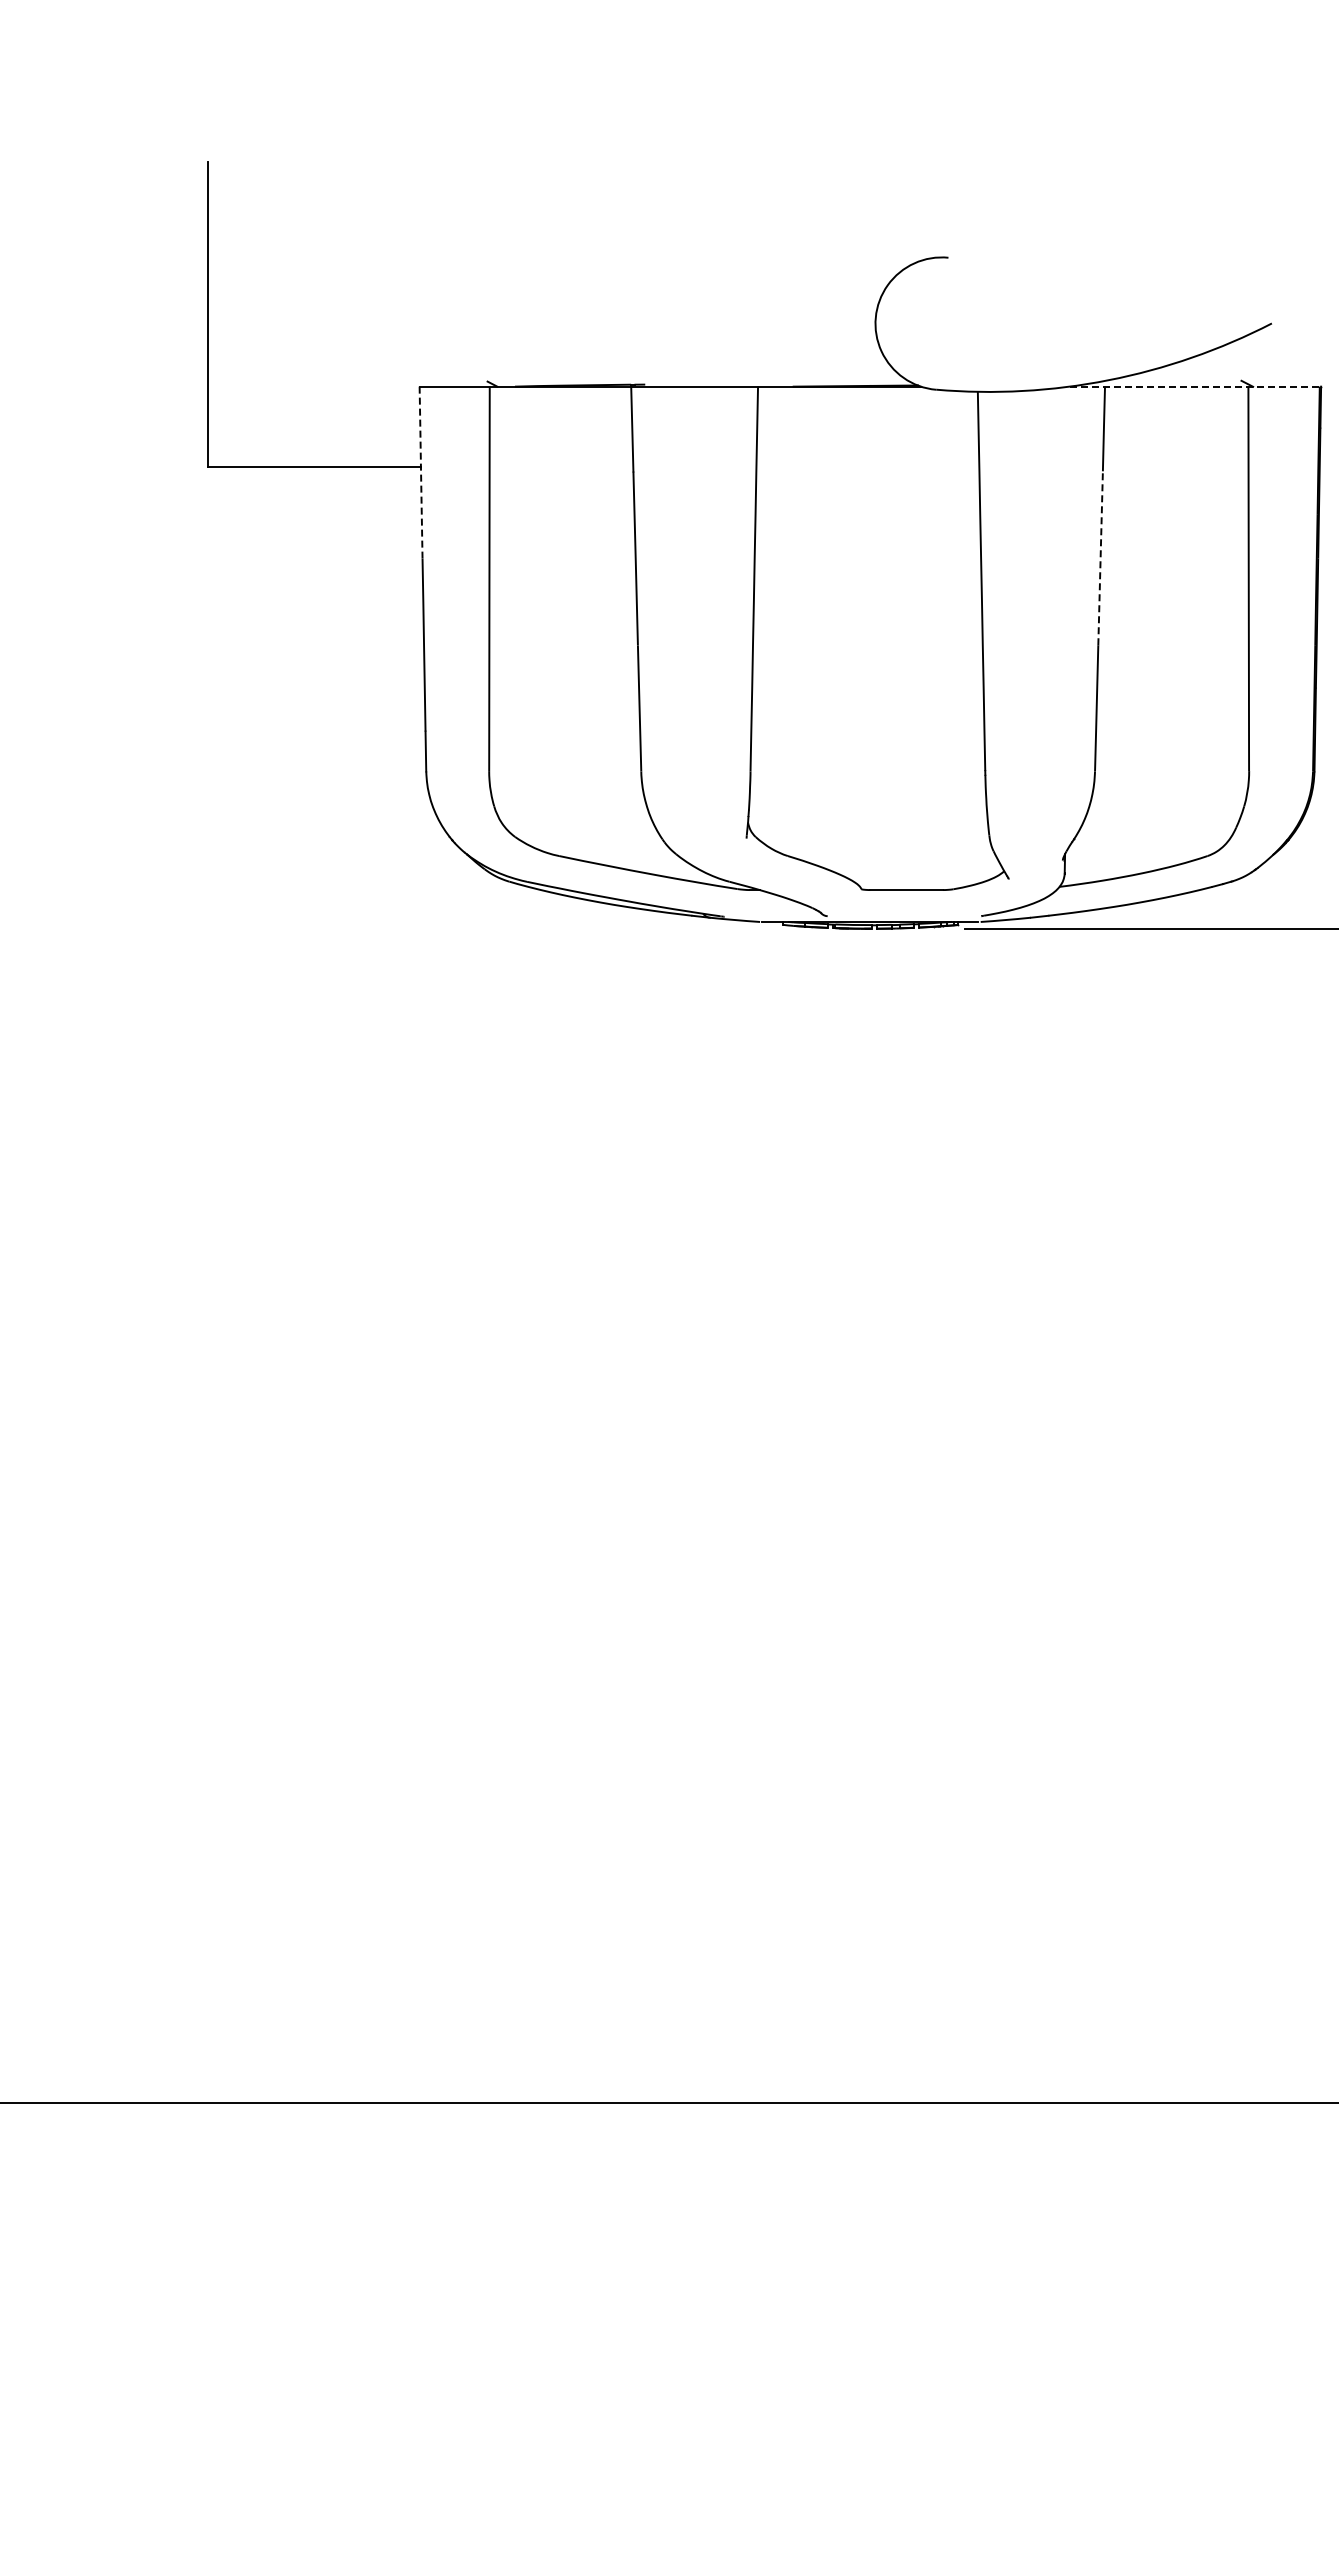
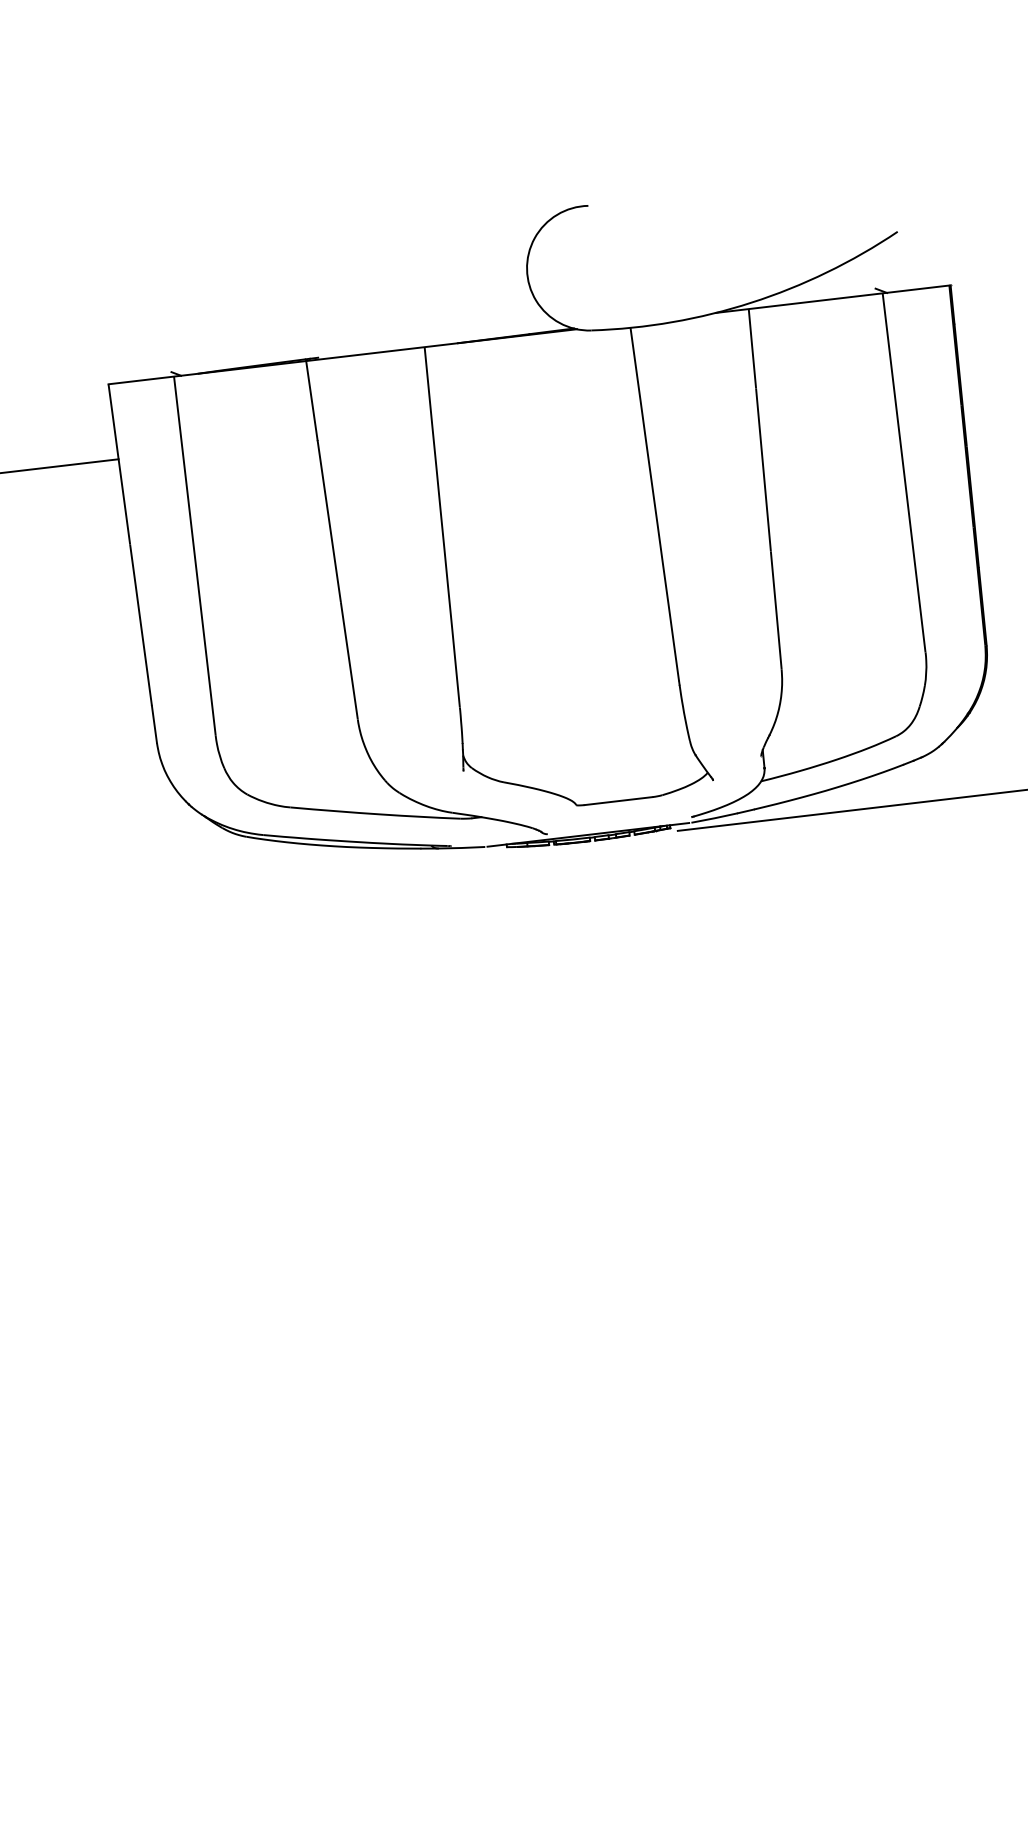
line: (1194, 386) -> (832, 299), dashed -> solid
line: (421, 471) -> (119, 463), dashed -> solid
line: (1100, 558) -> (763, 470), dashed -> solid

